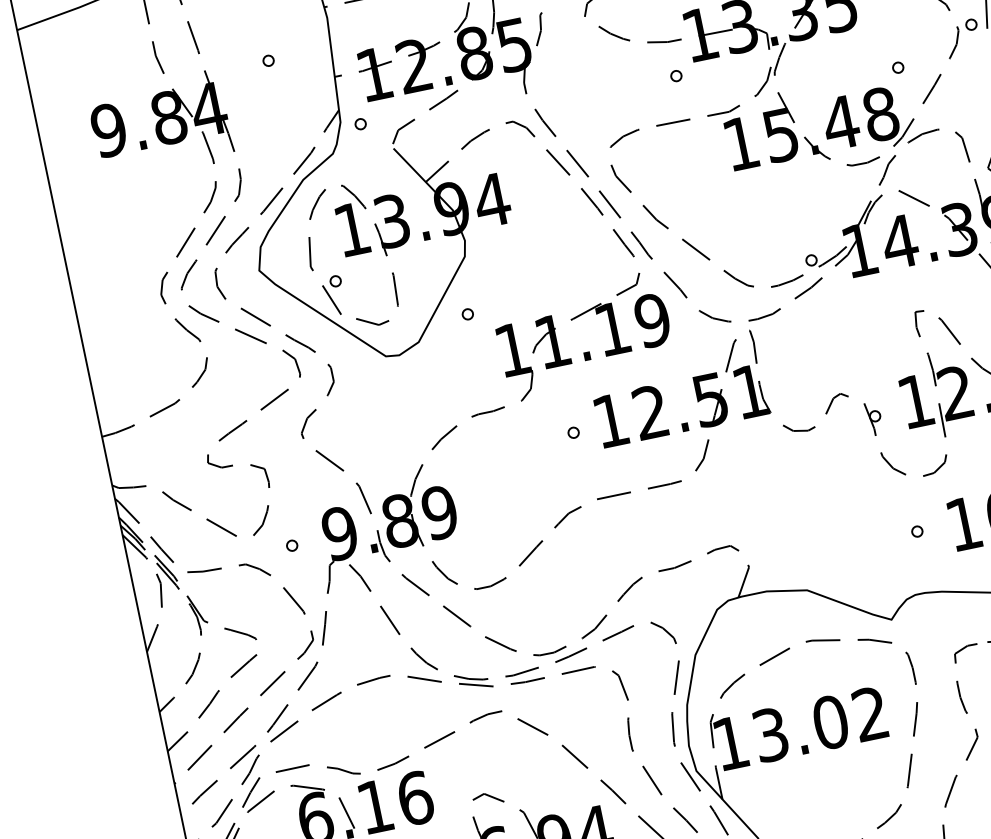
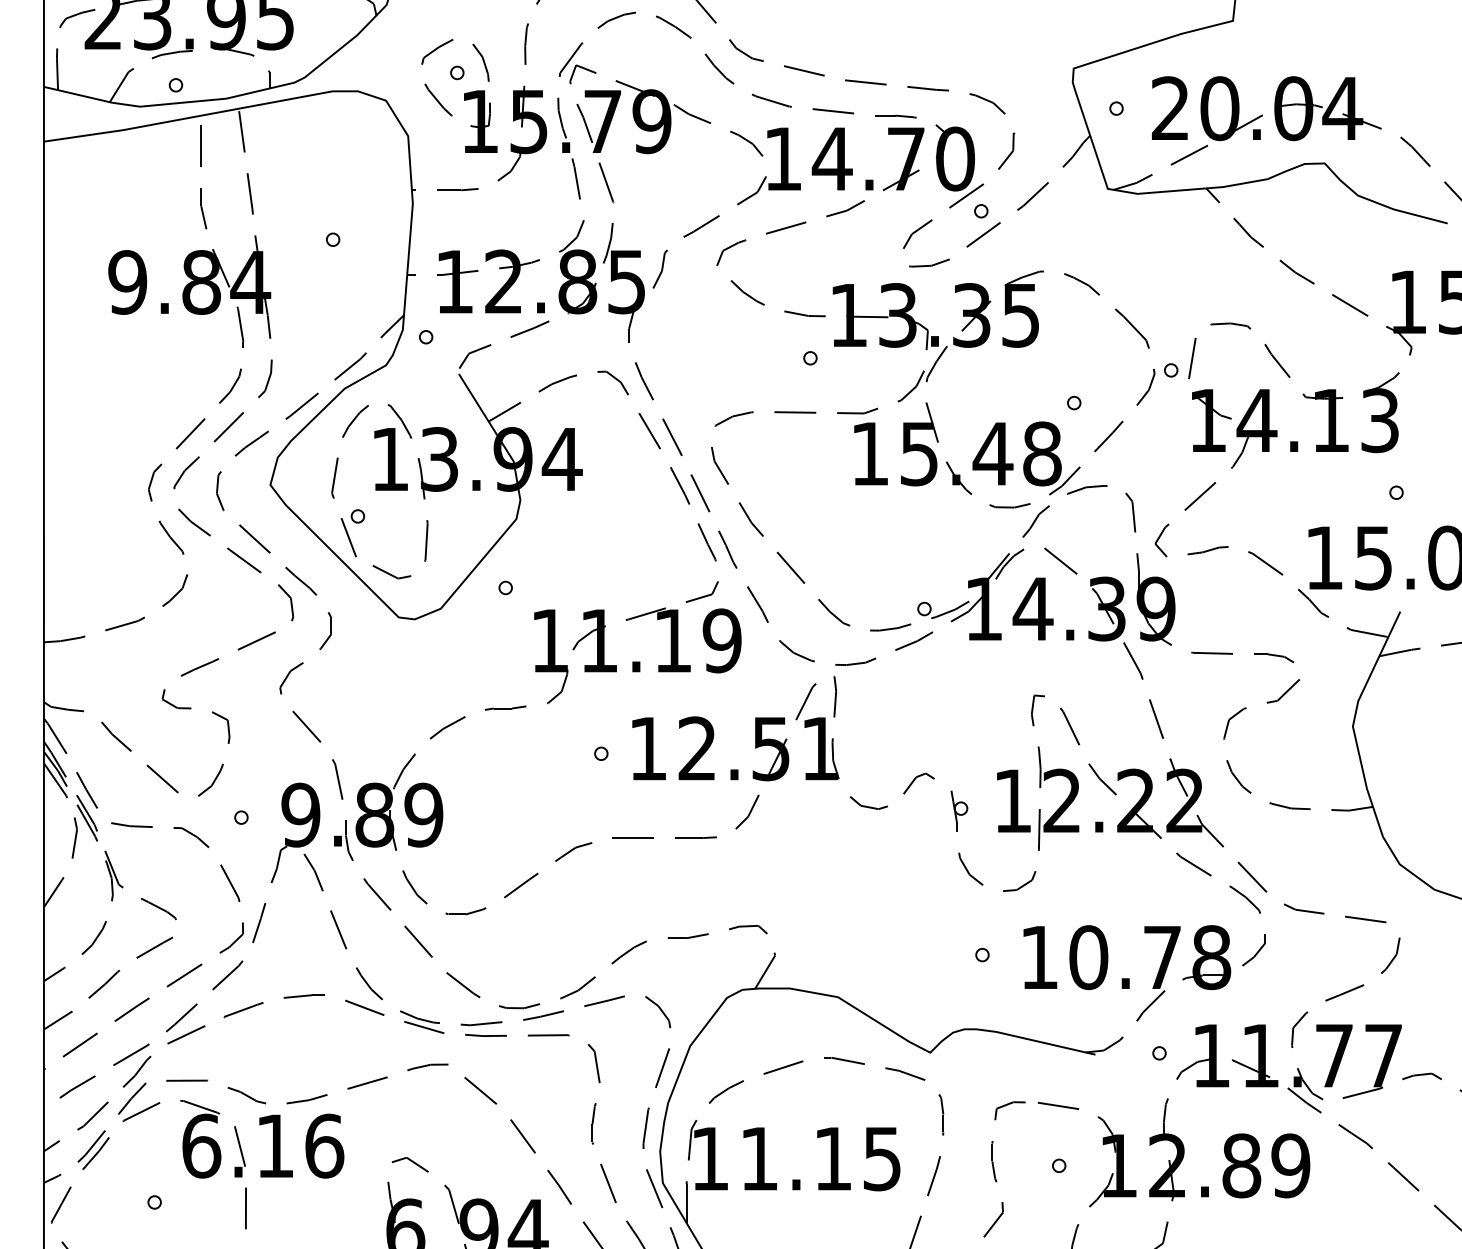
text: (820, 724) -> (820, 1158), 13.02 -> 11.15

